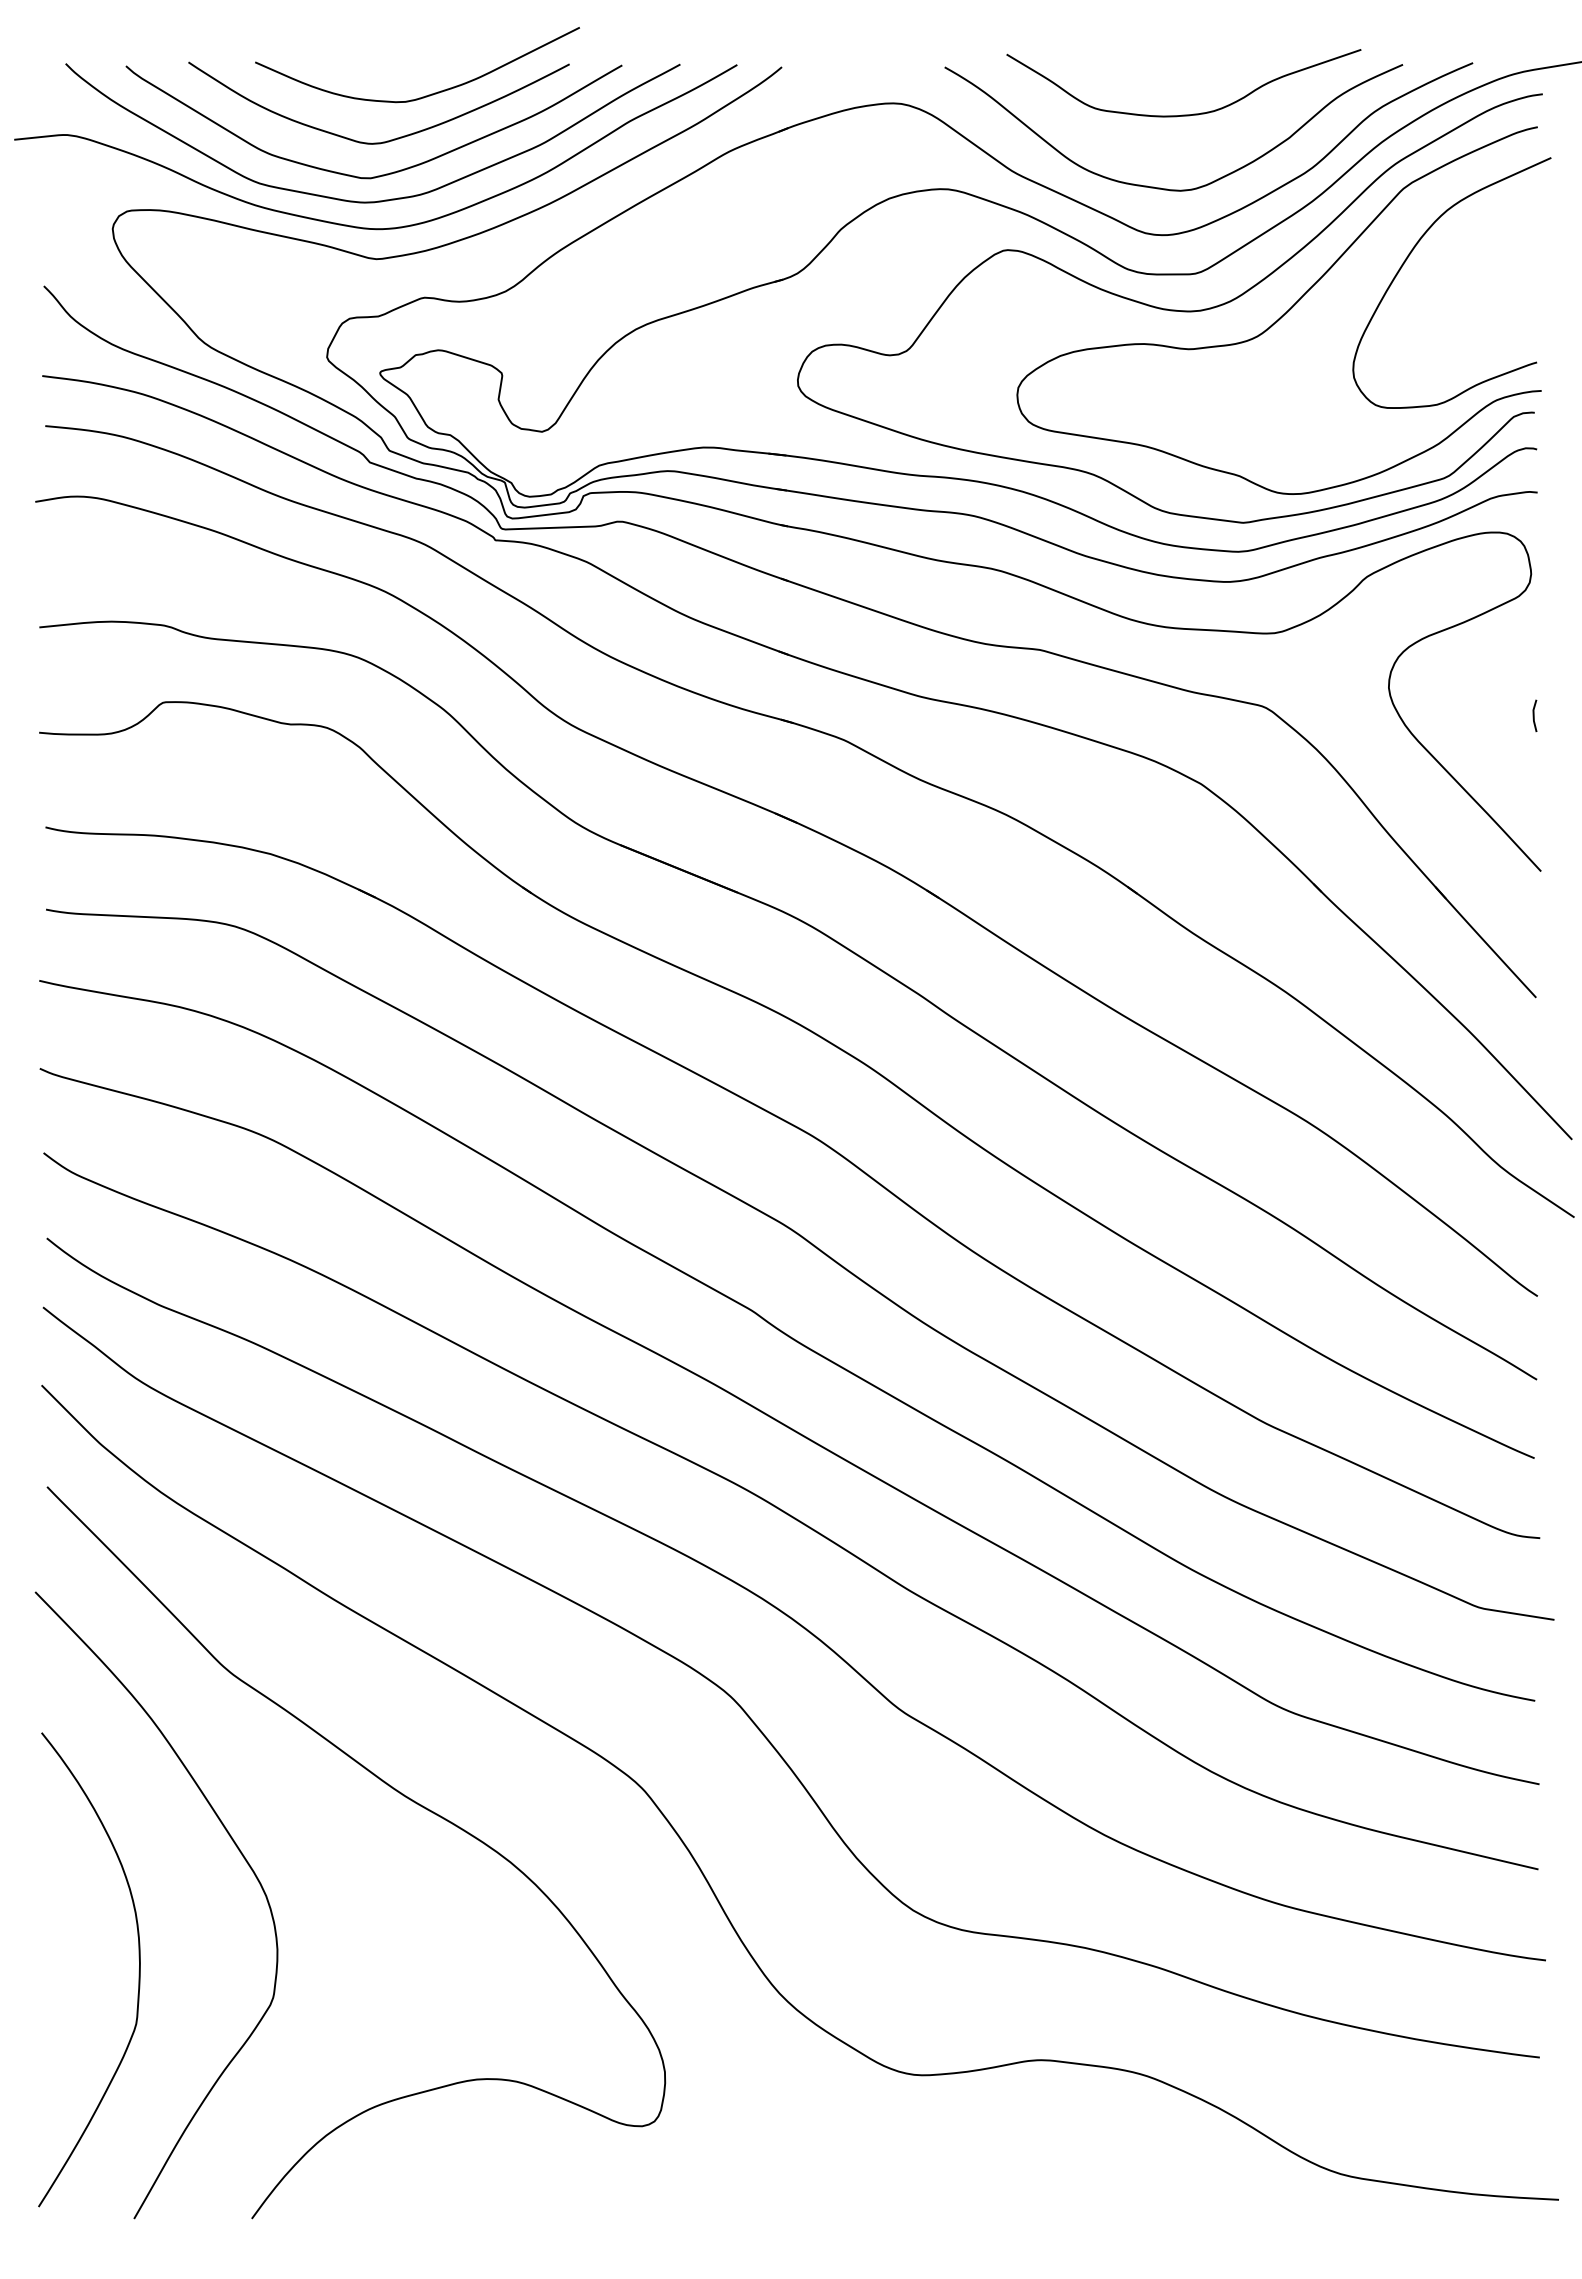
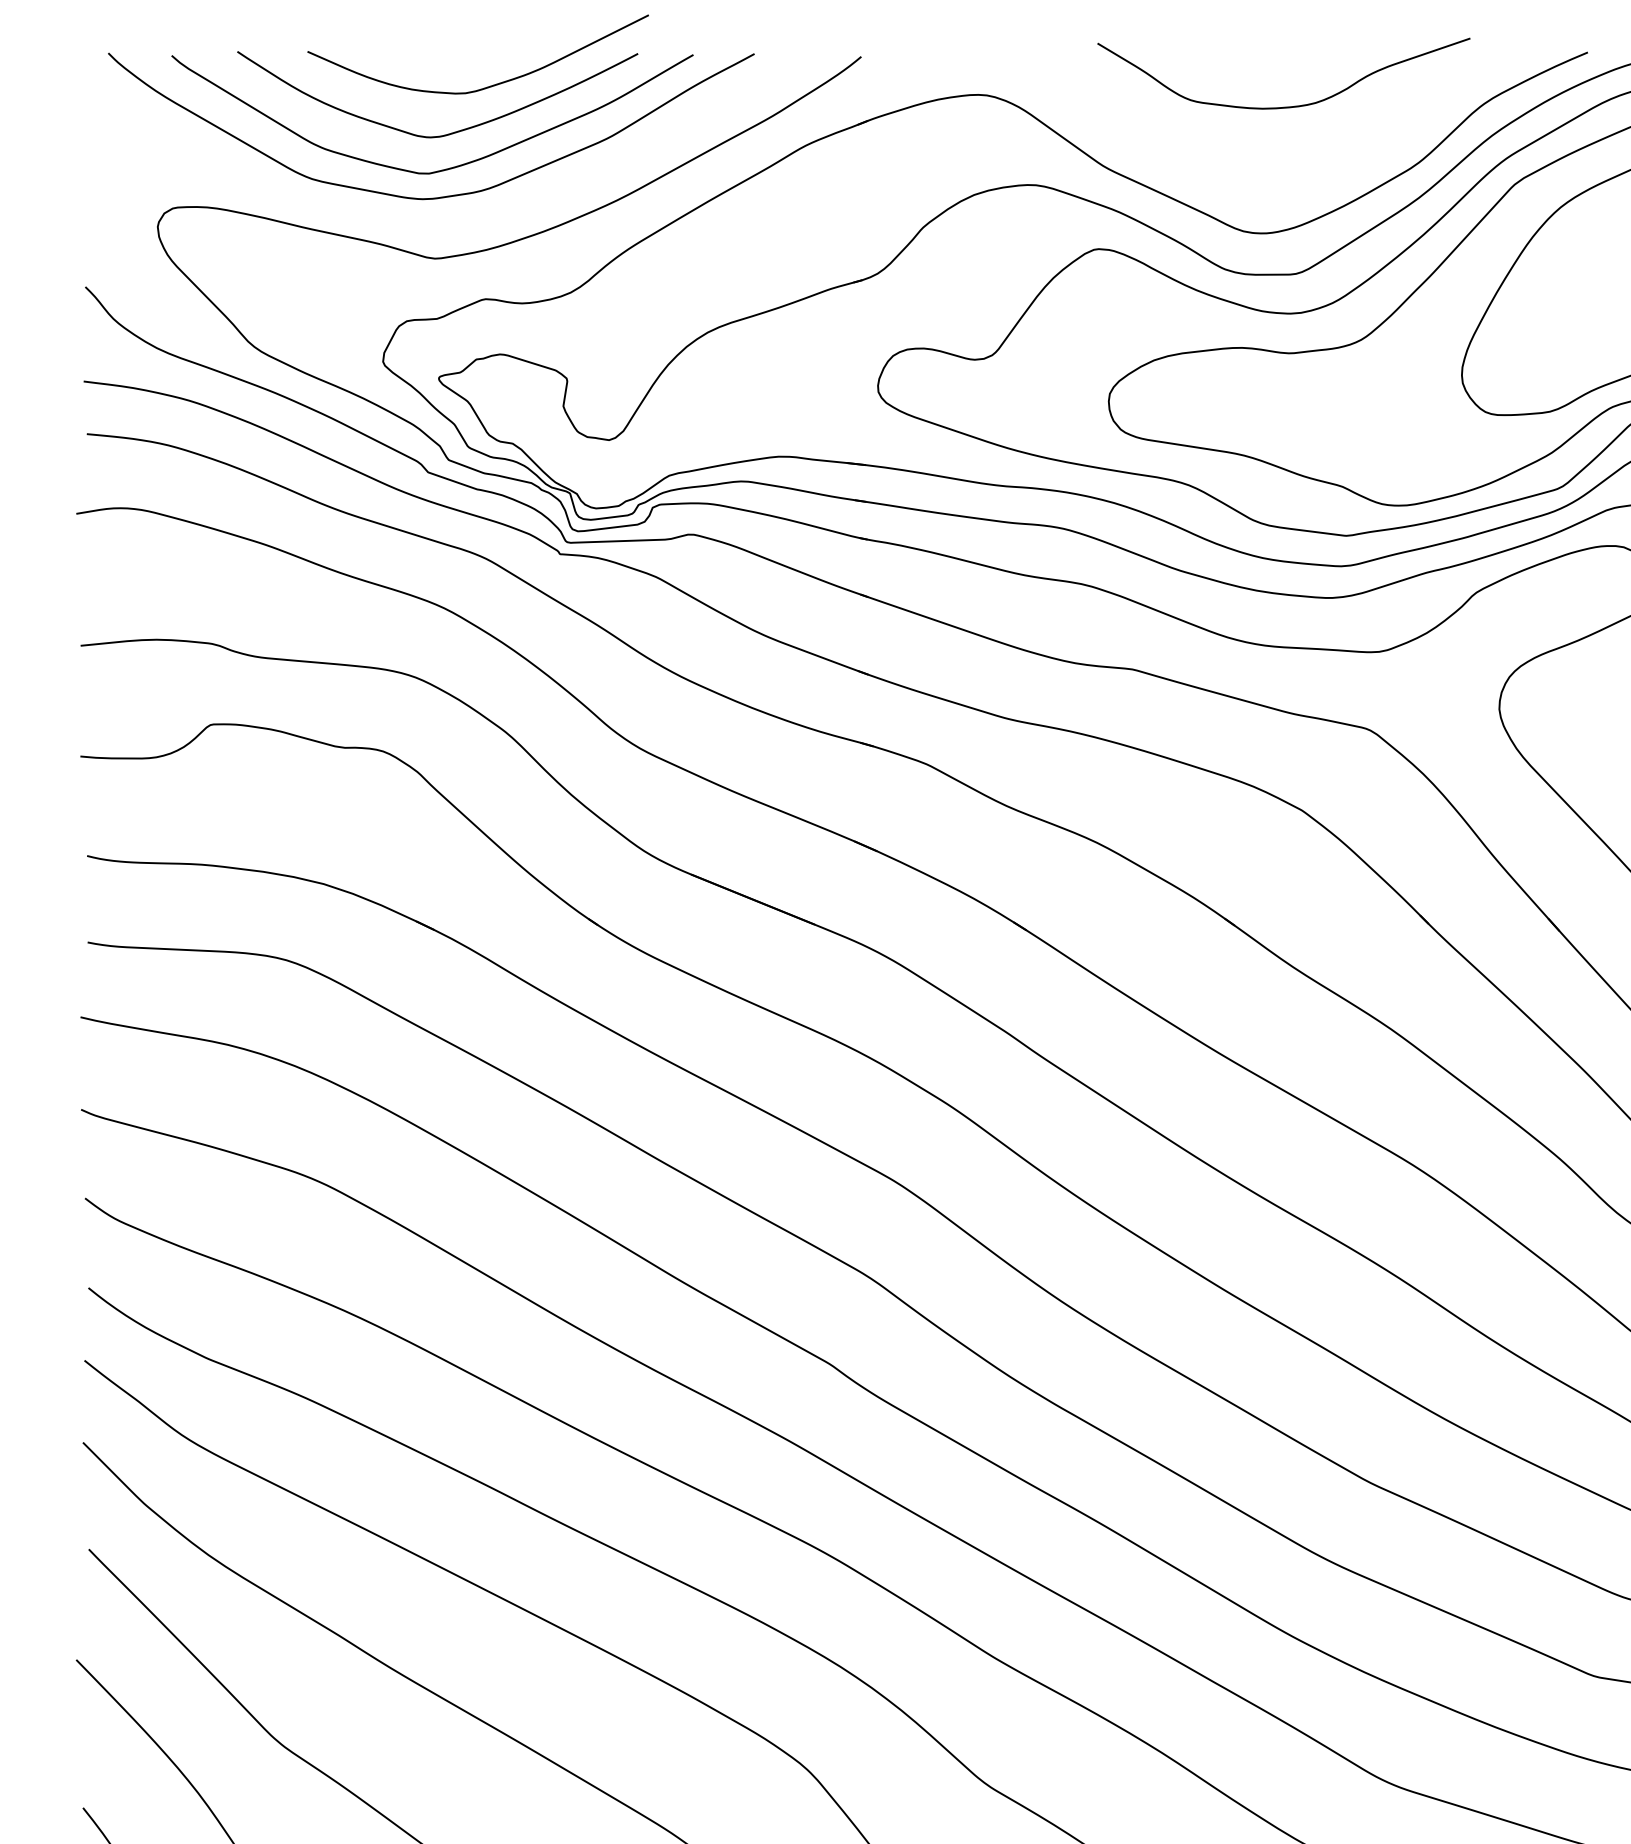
curve: (1167, 188) -> (1266, 184), removed
curve: (368, 227) -> (426, 225), removed

